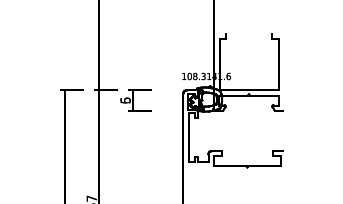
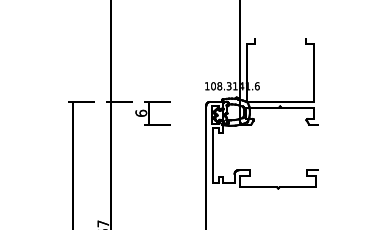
text: (125, 99) -> (141, 112), 5 -> 6

